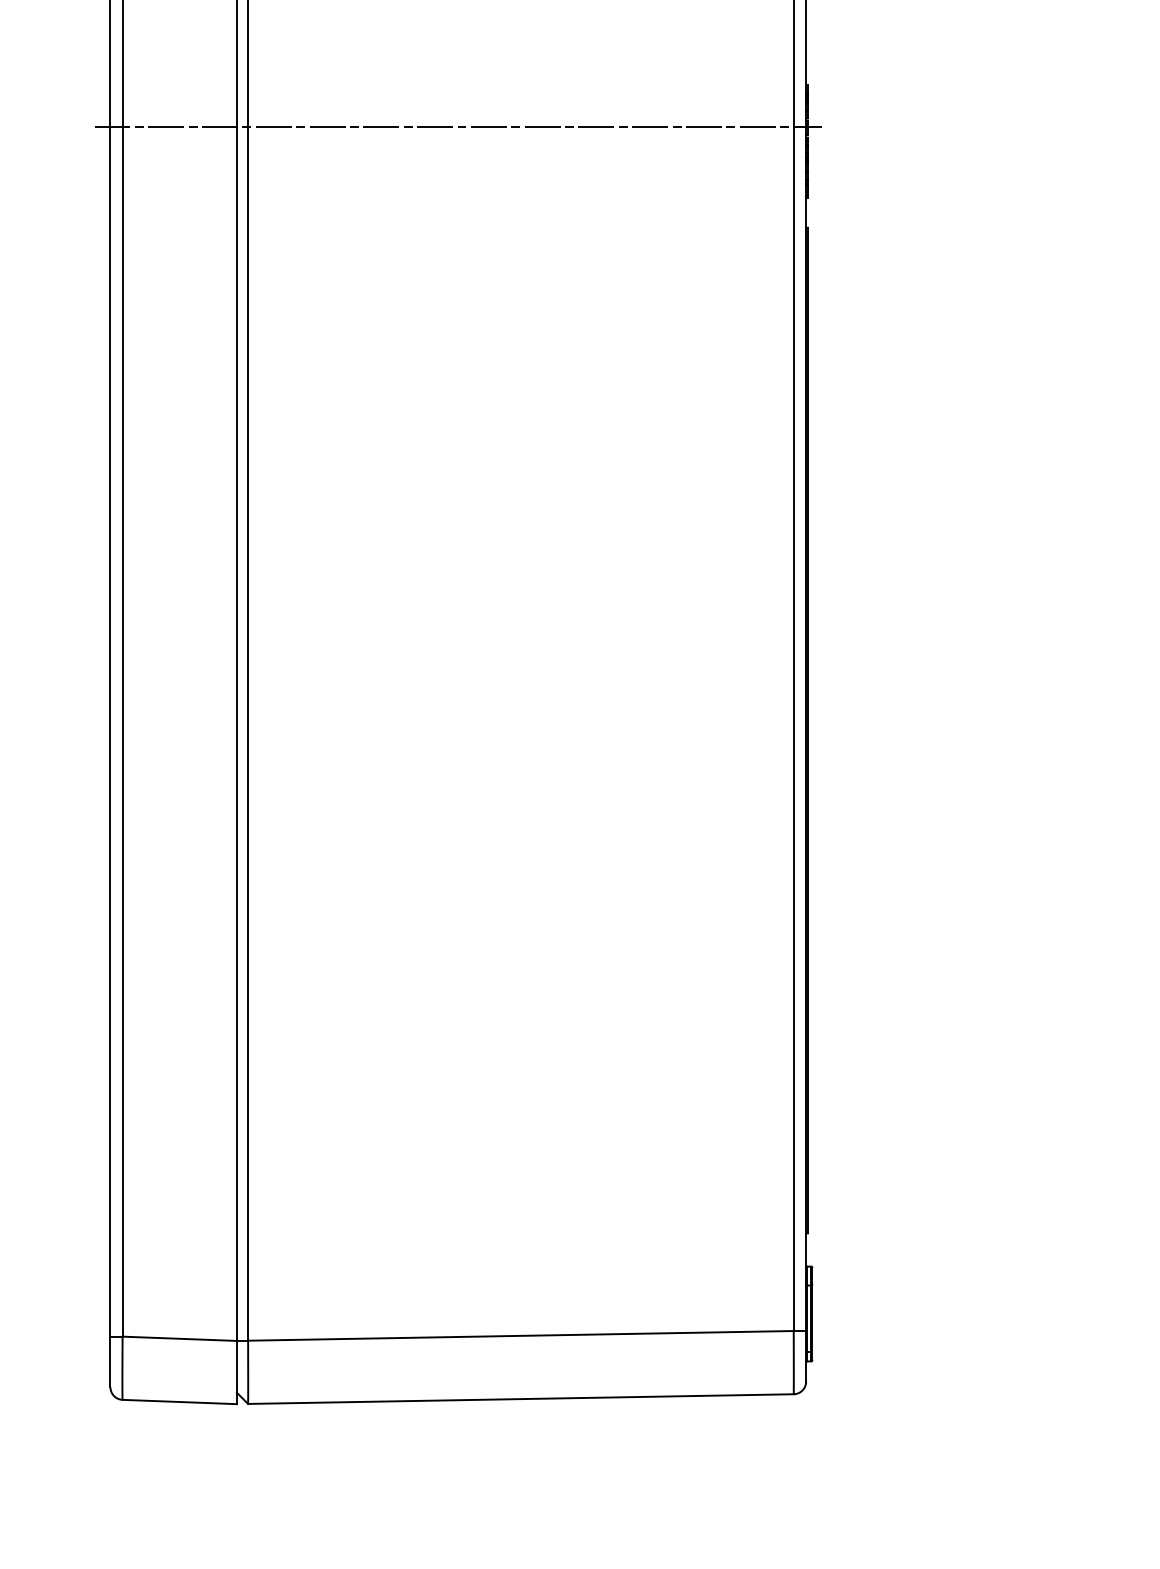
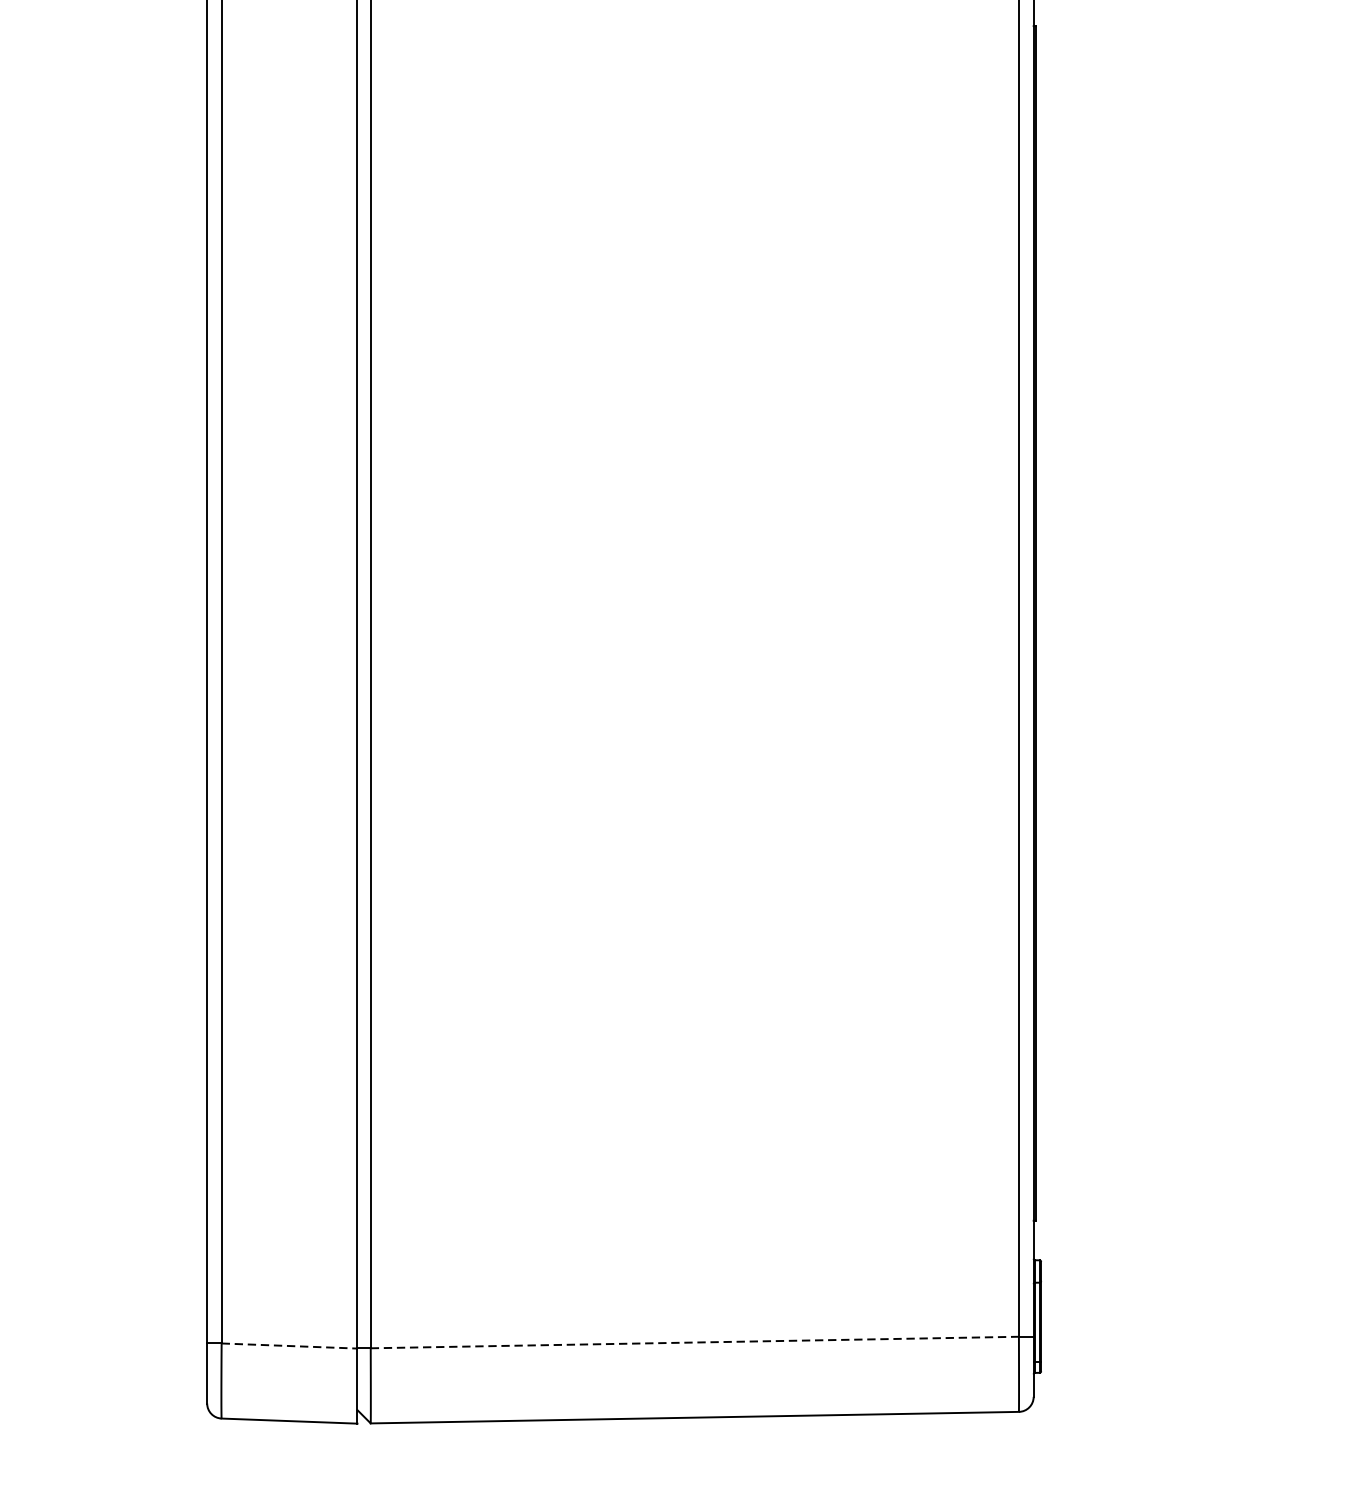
line: (520, 1335) -> (694, 1342), solid -> dashed
line: (180, 1338) -> (290, 1345), solid -> dashed

